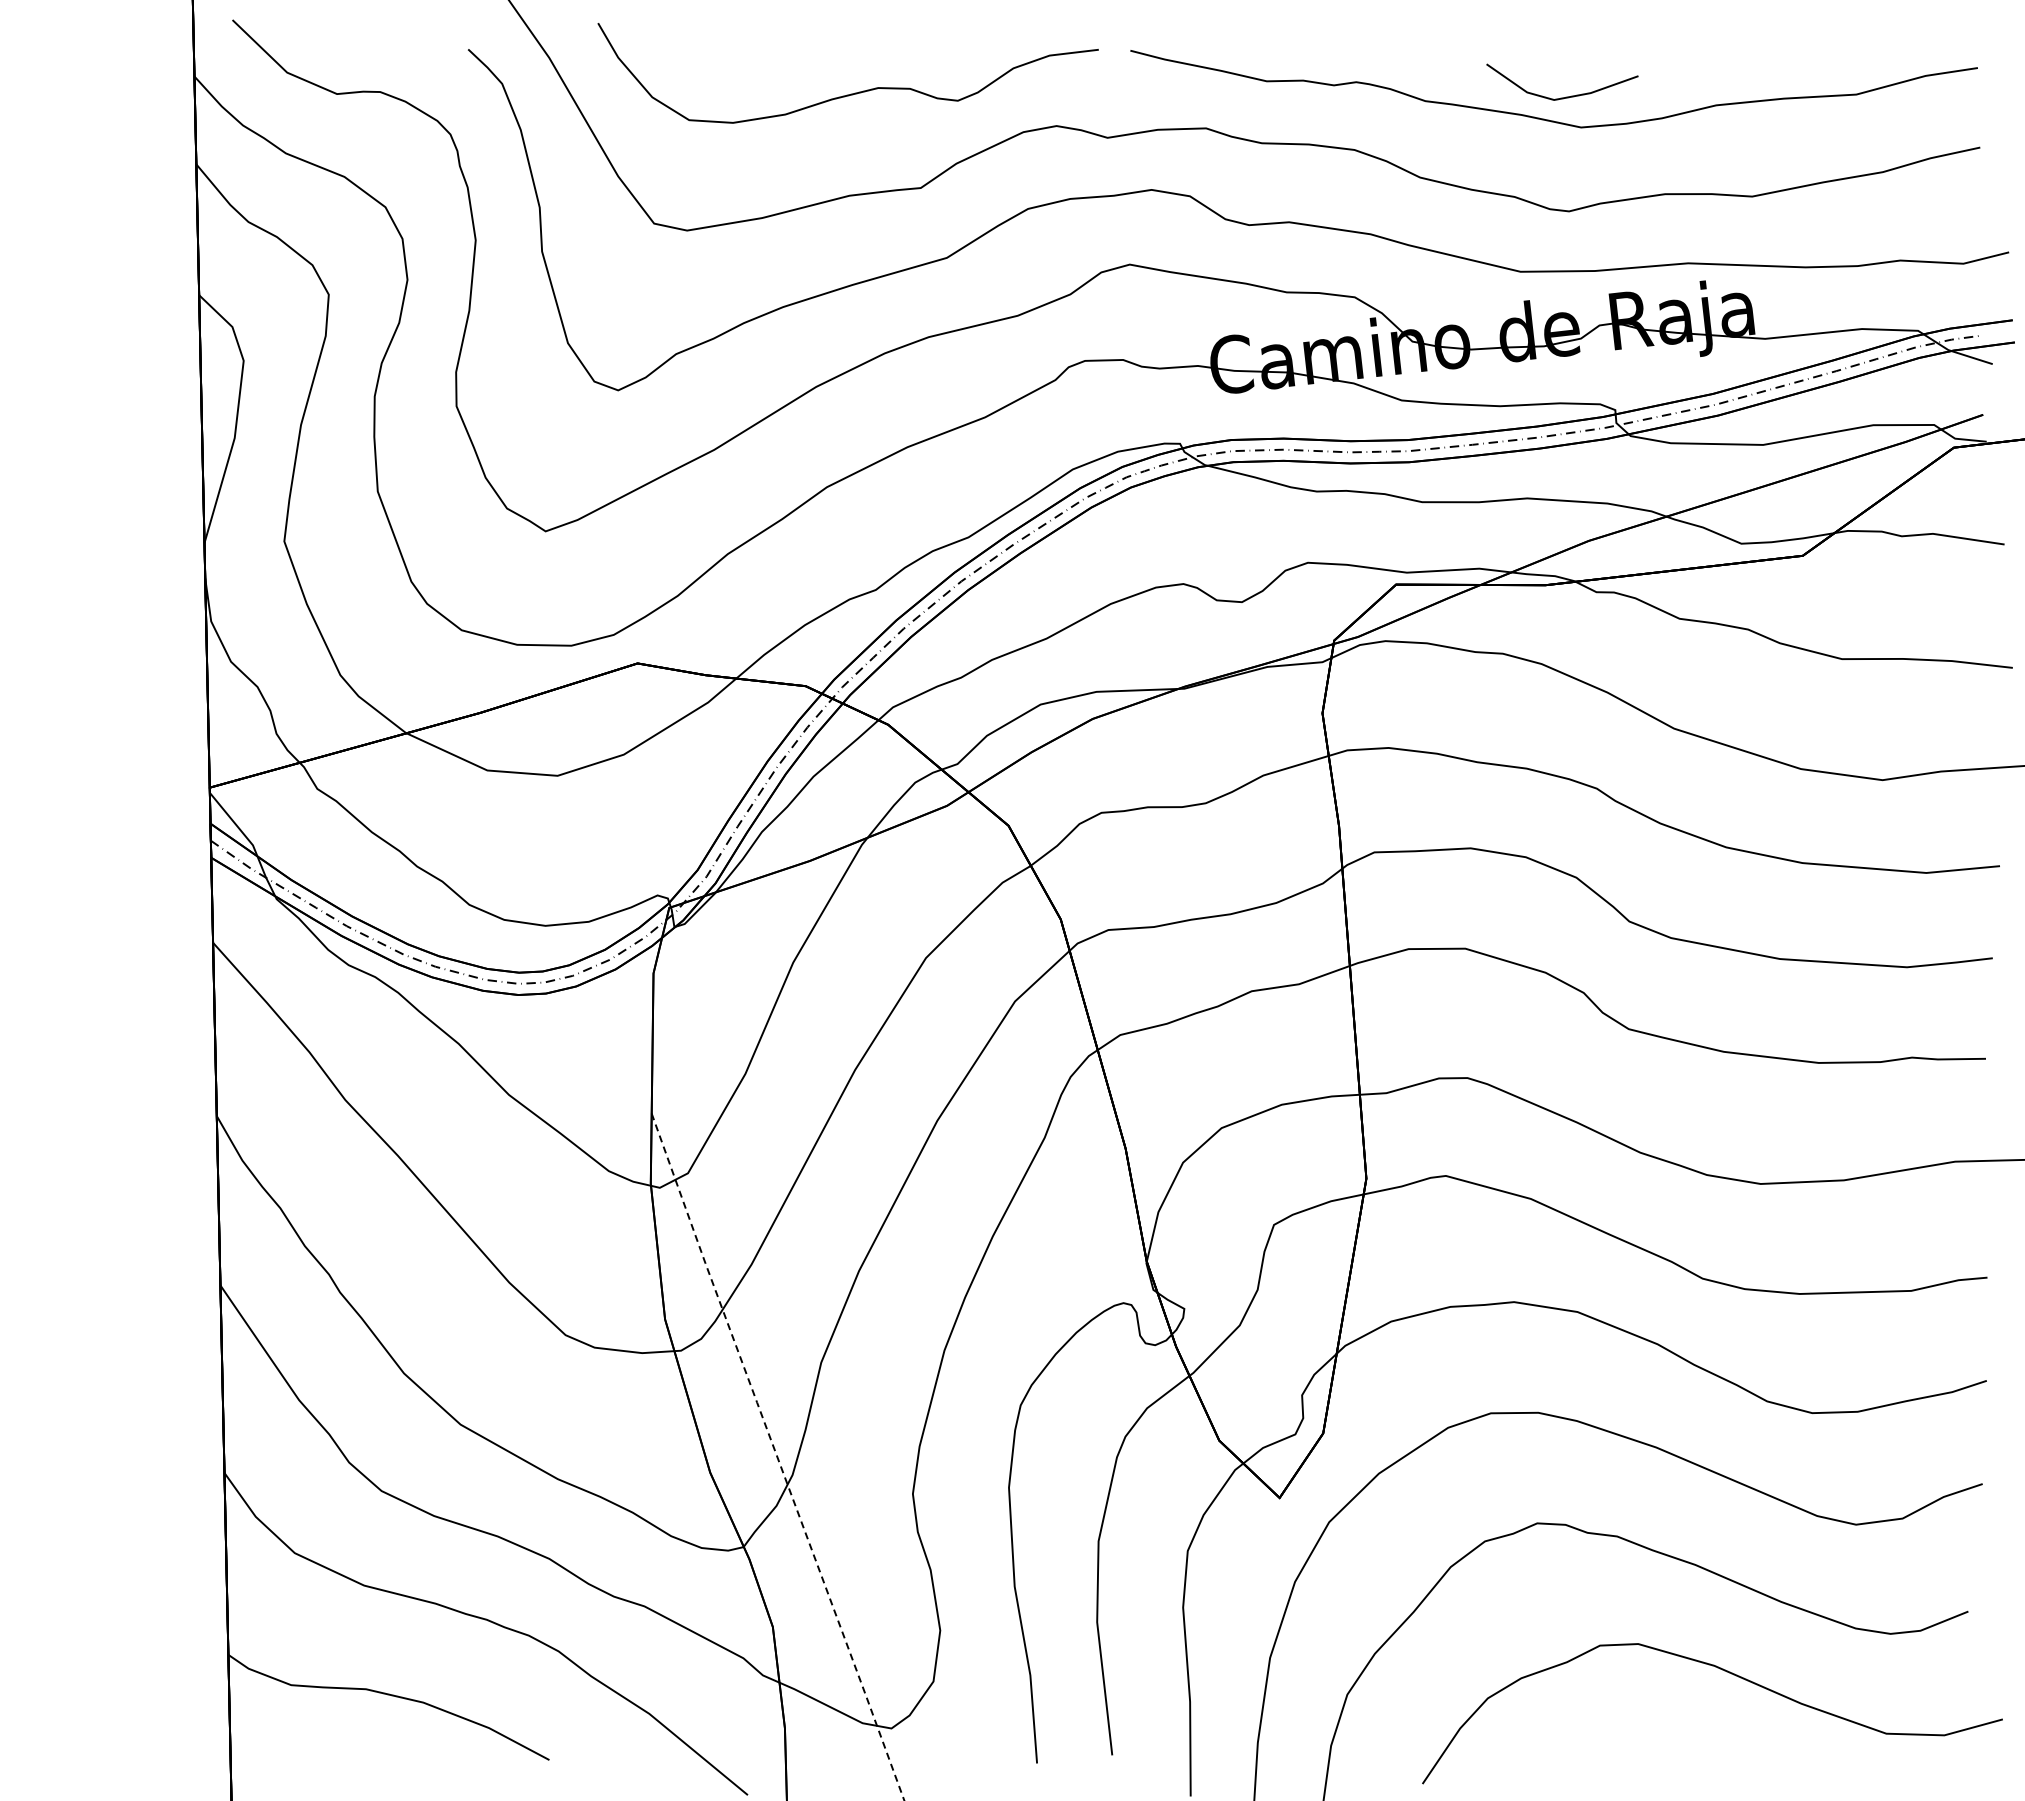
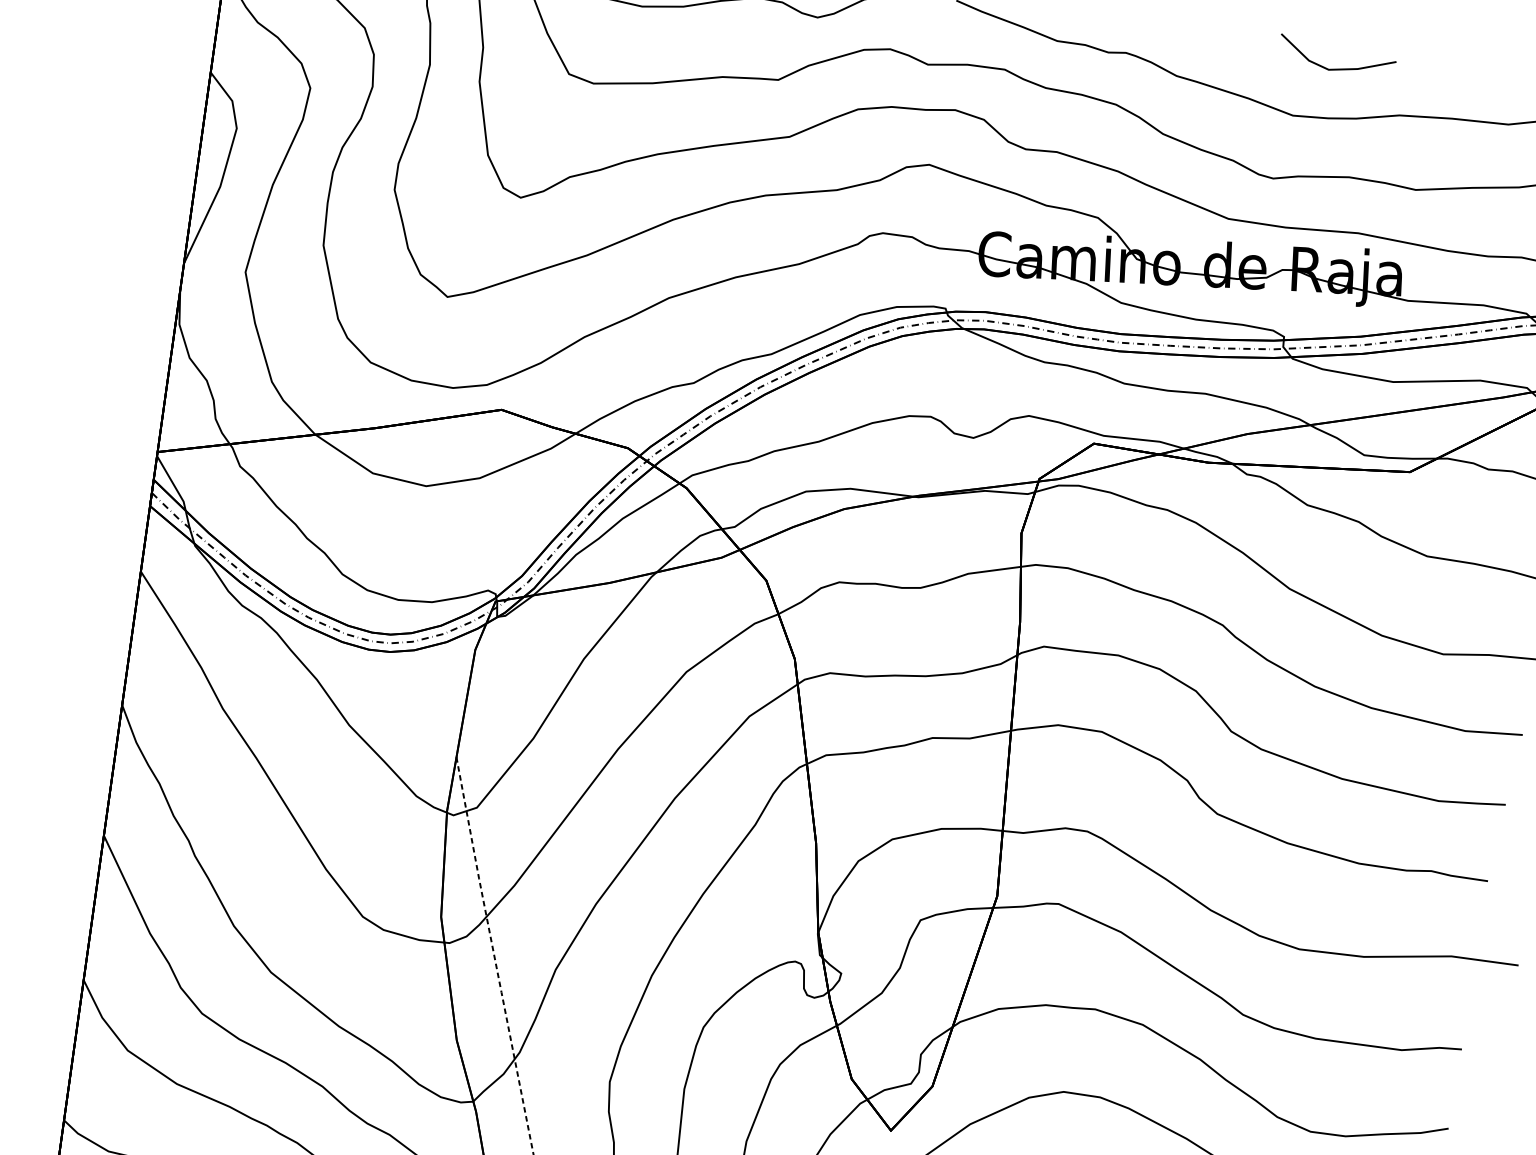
line: (1566, 96) -> (1338, 68), moved

